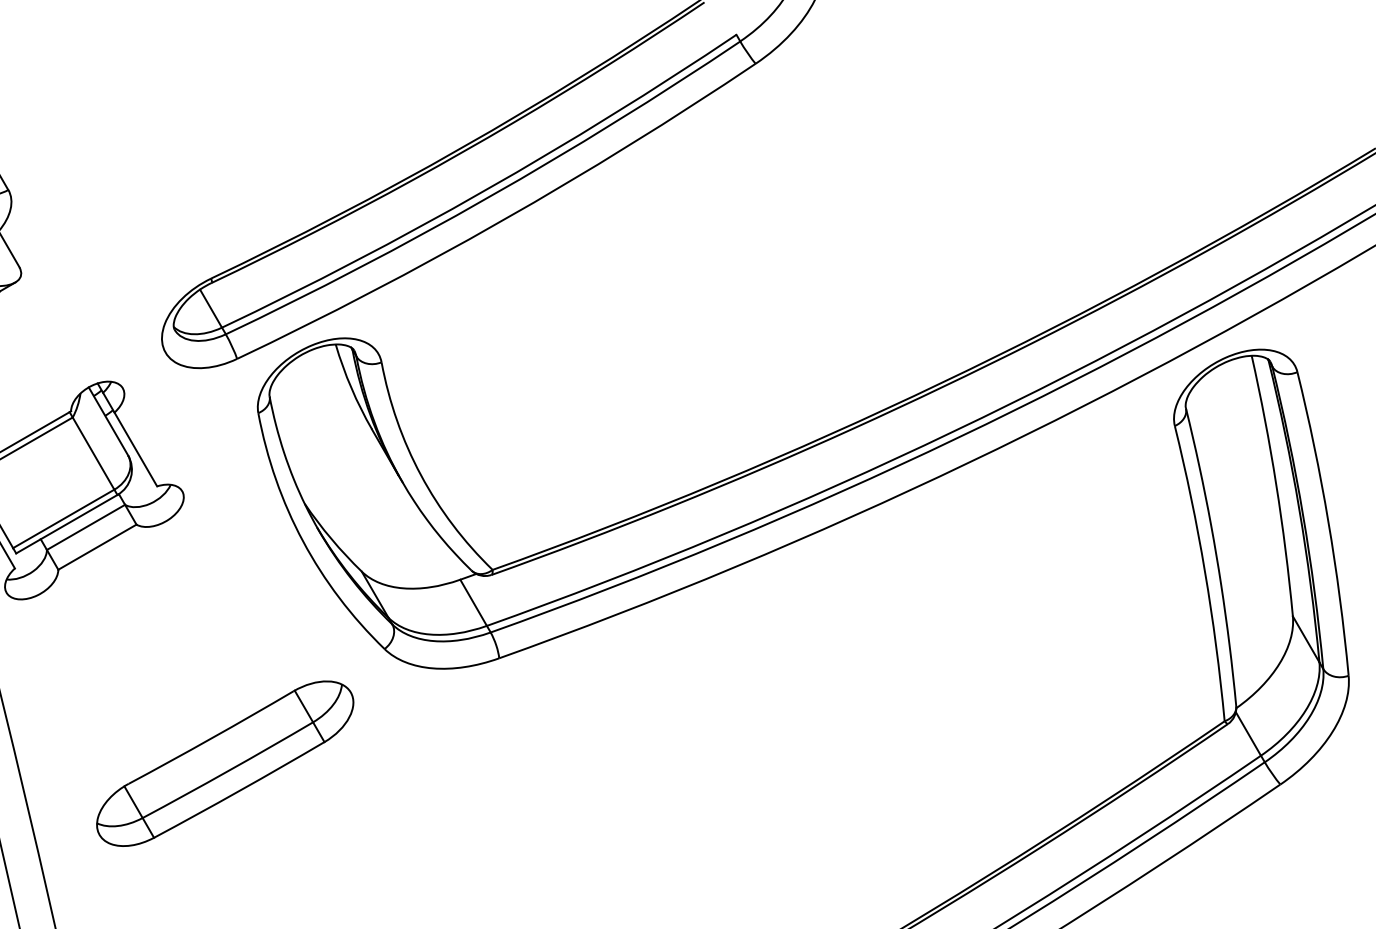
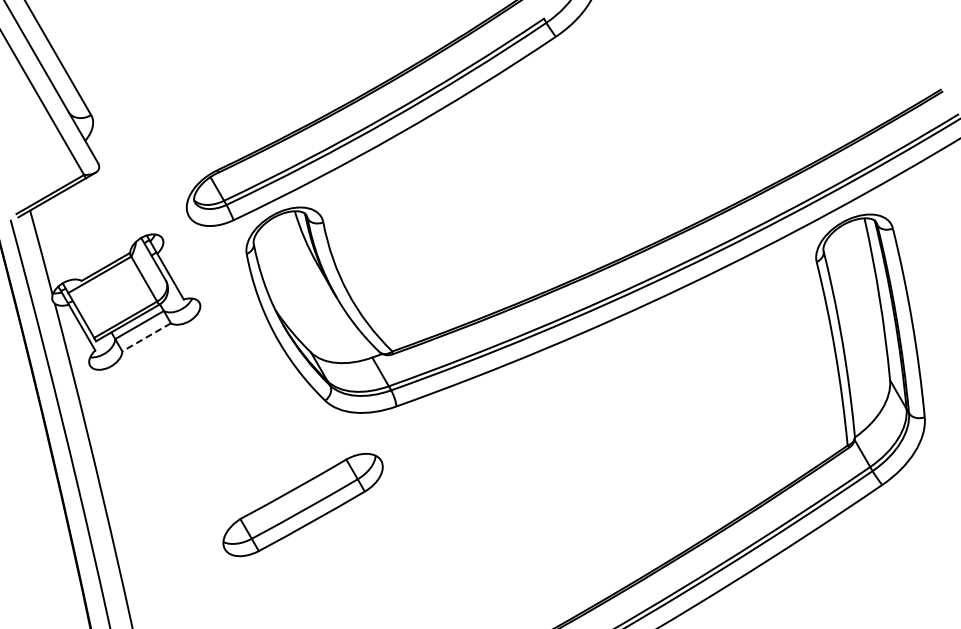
line: (97, 547) -> (146, 337), solid -> dashed
part: (224, 764) -> (302, 505), moved

